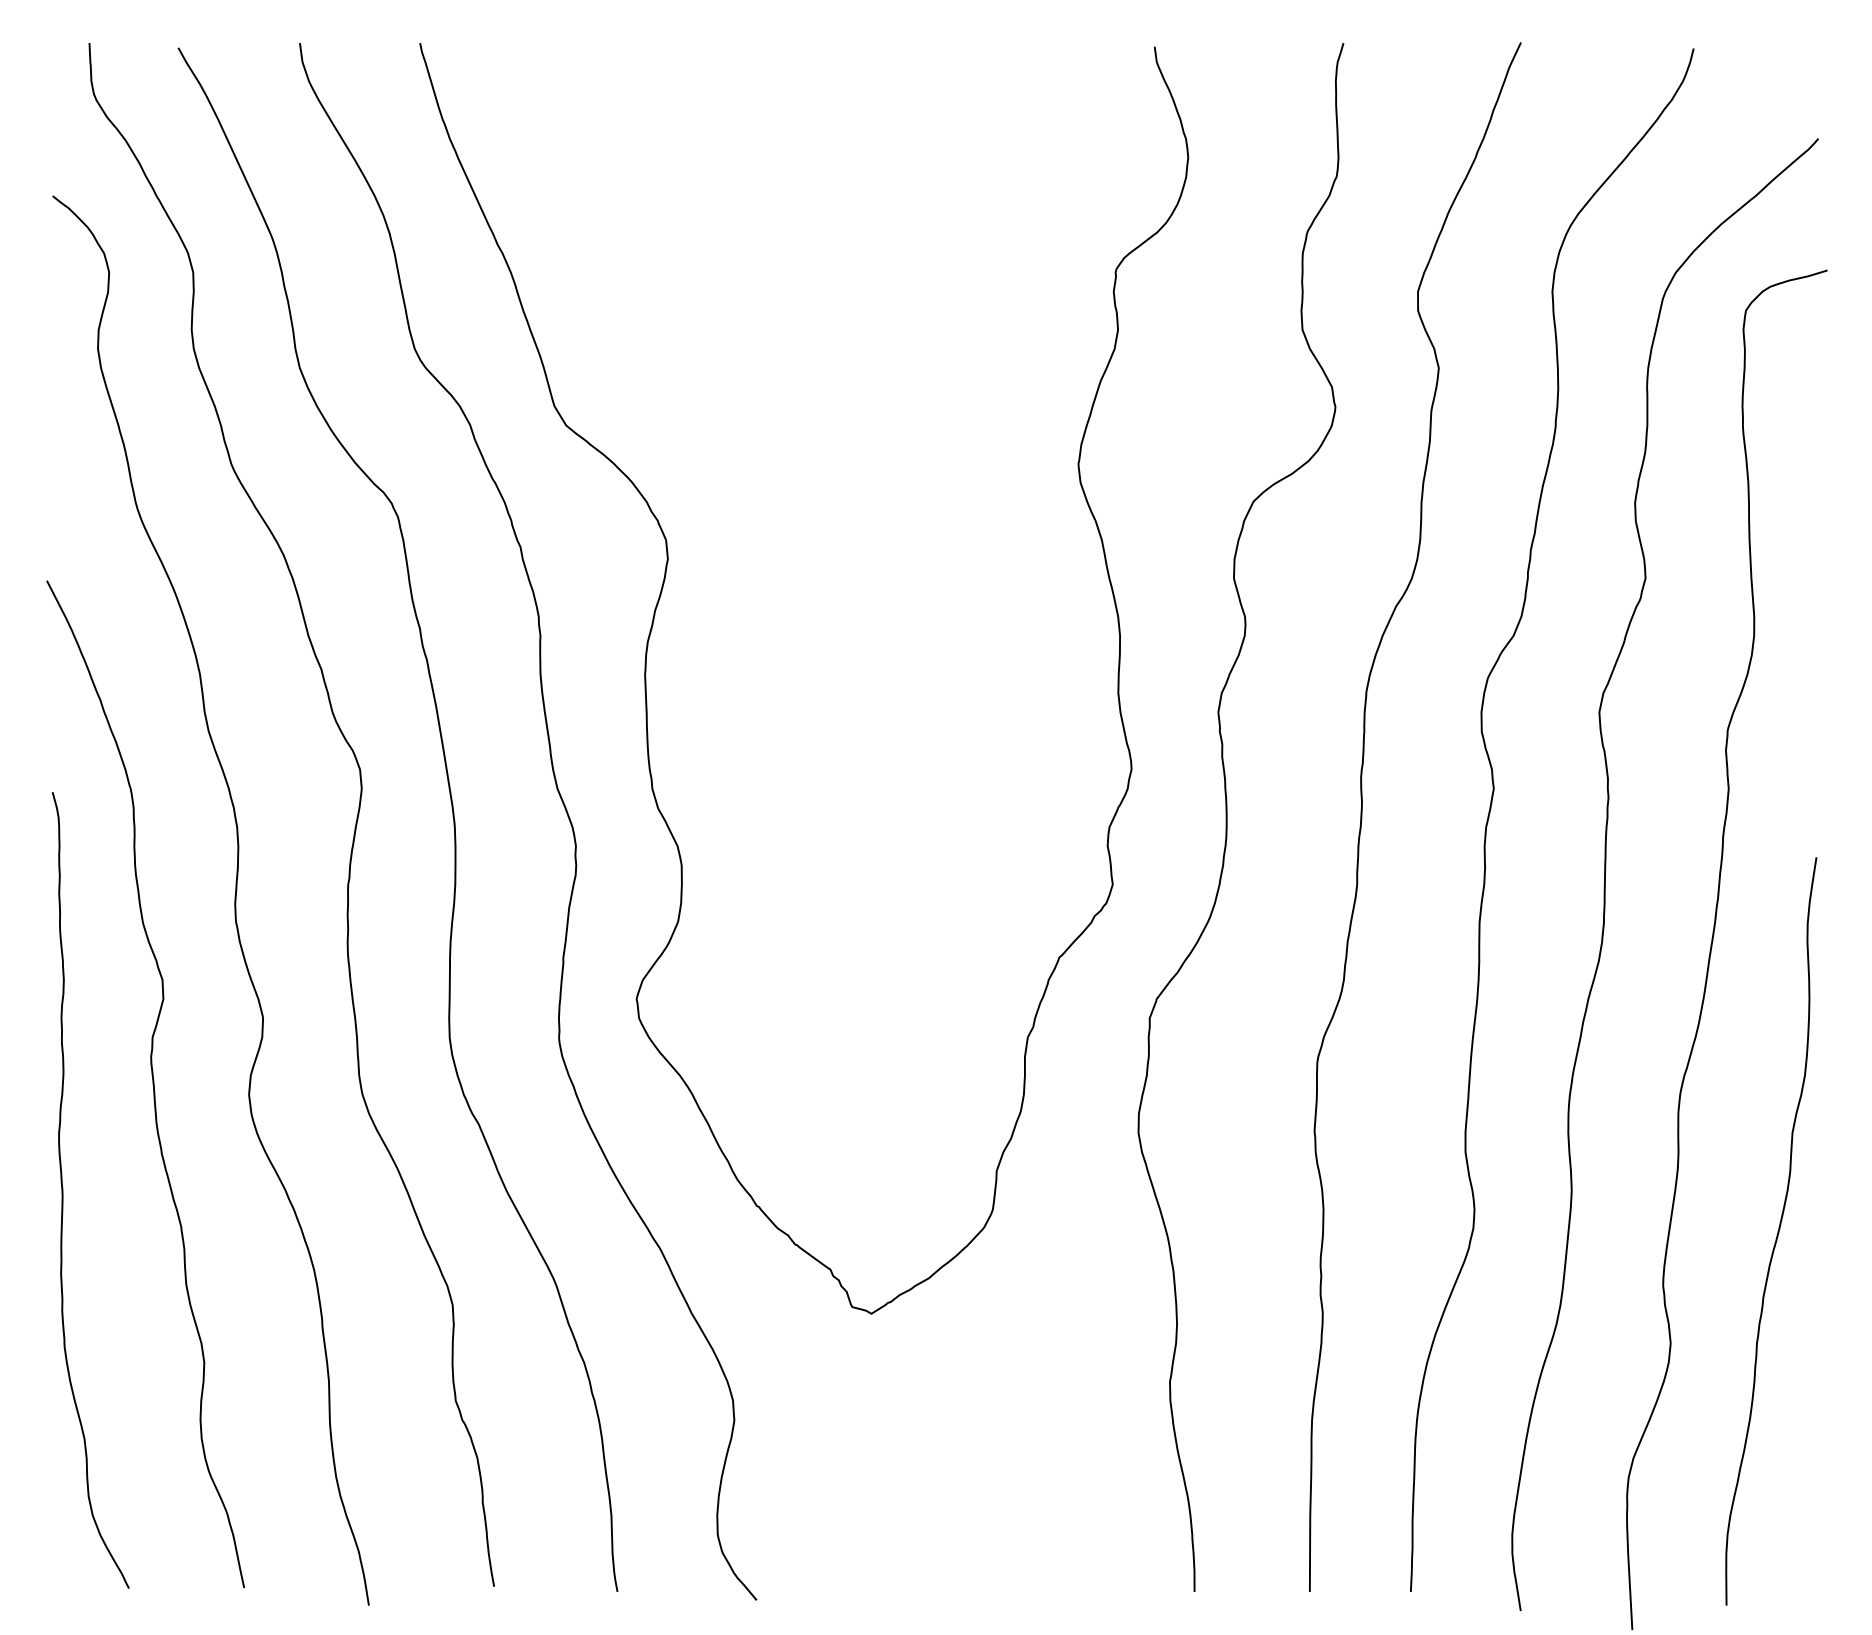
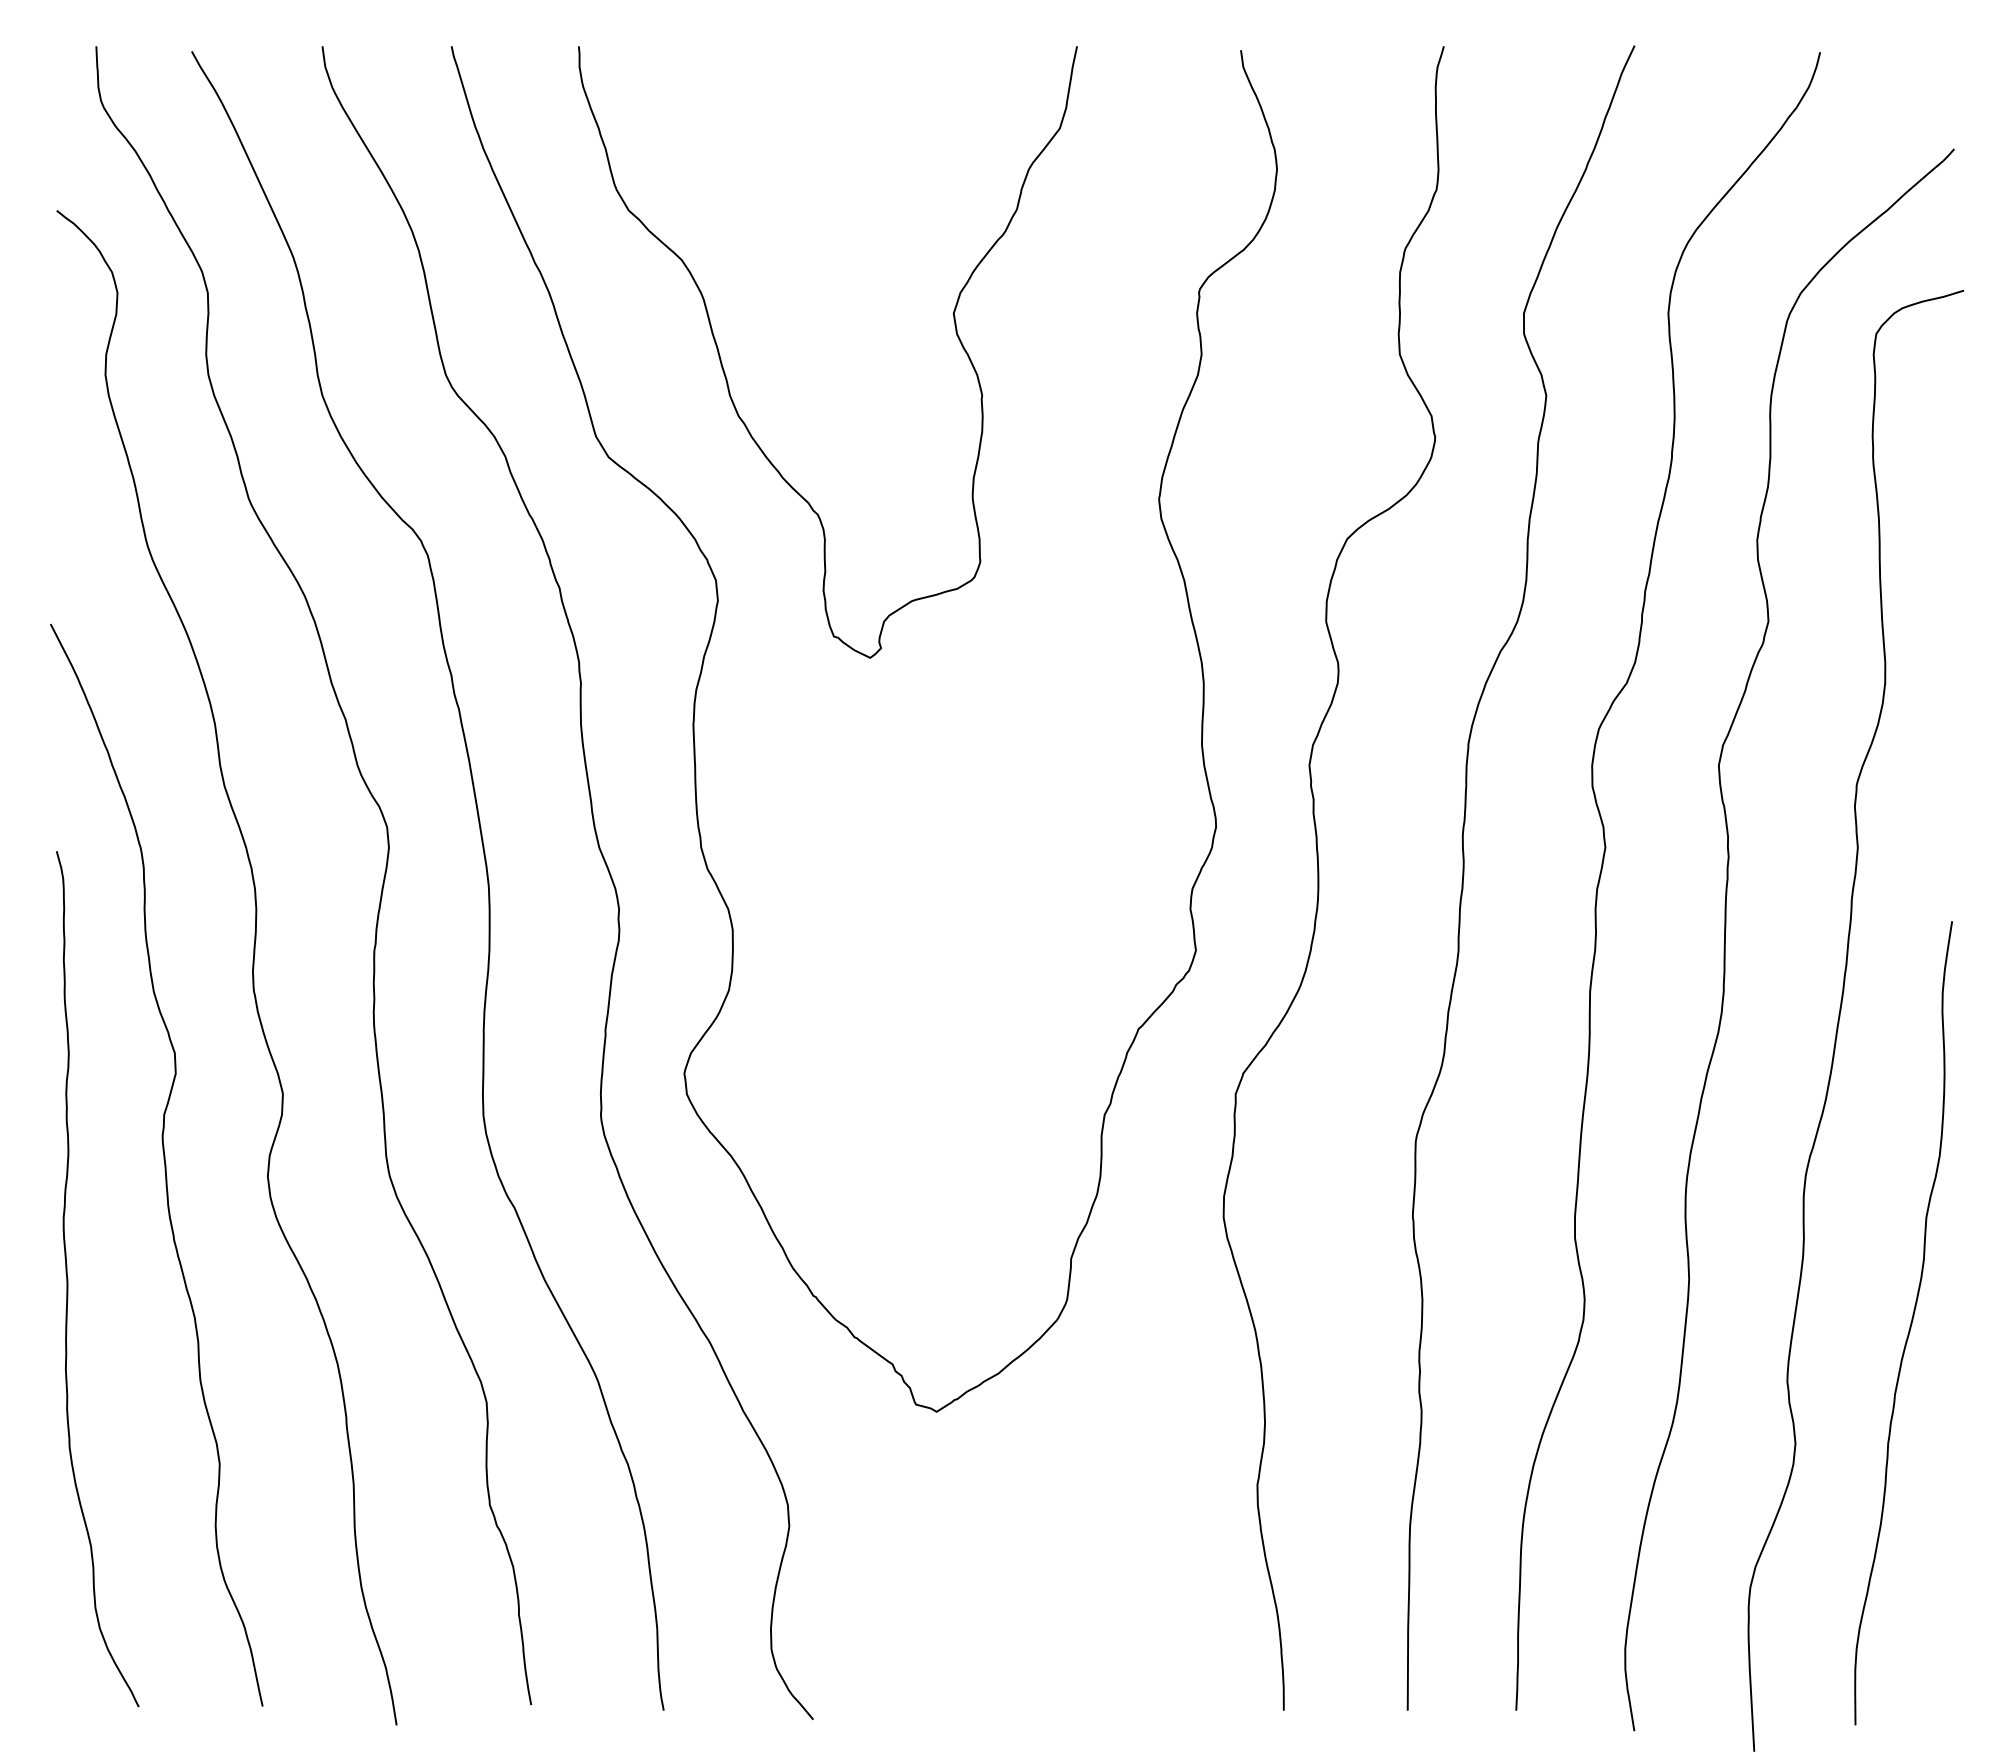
curve: (676, 353) -> (727, 379), added

